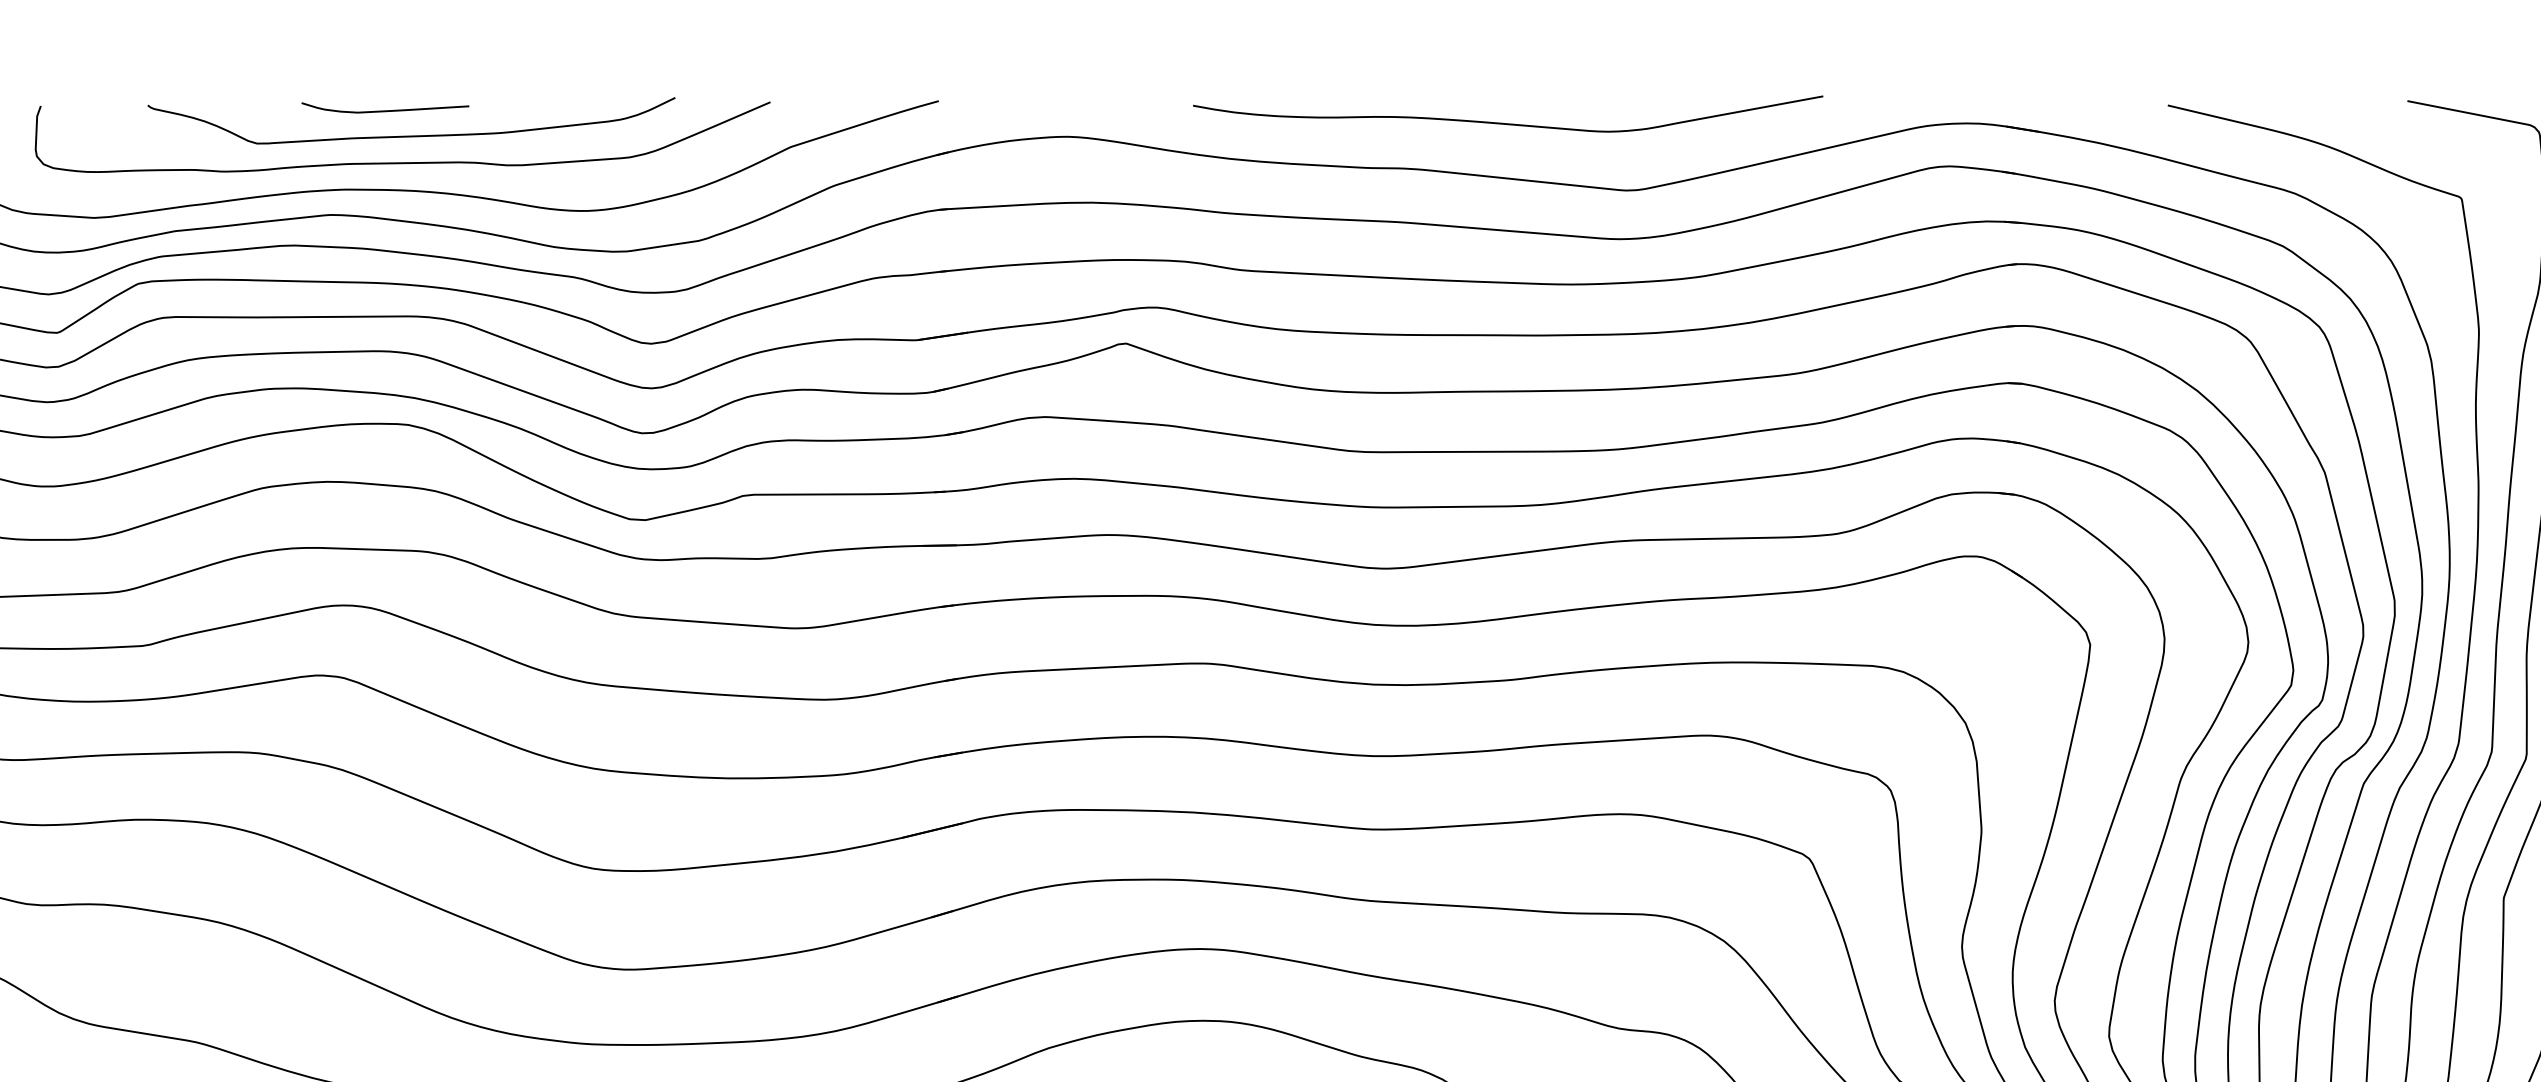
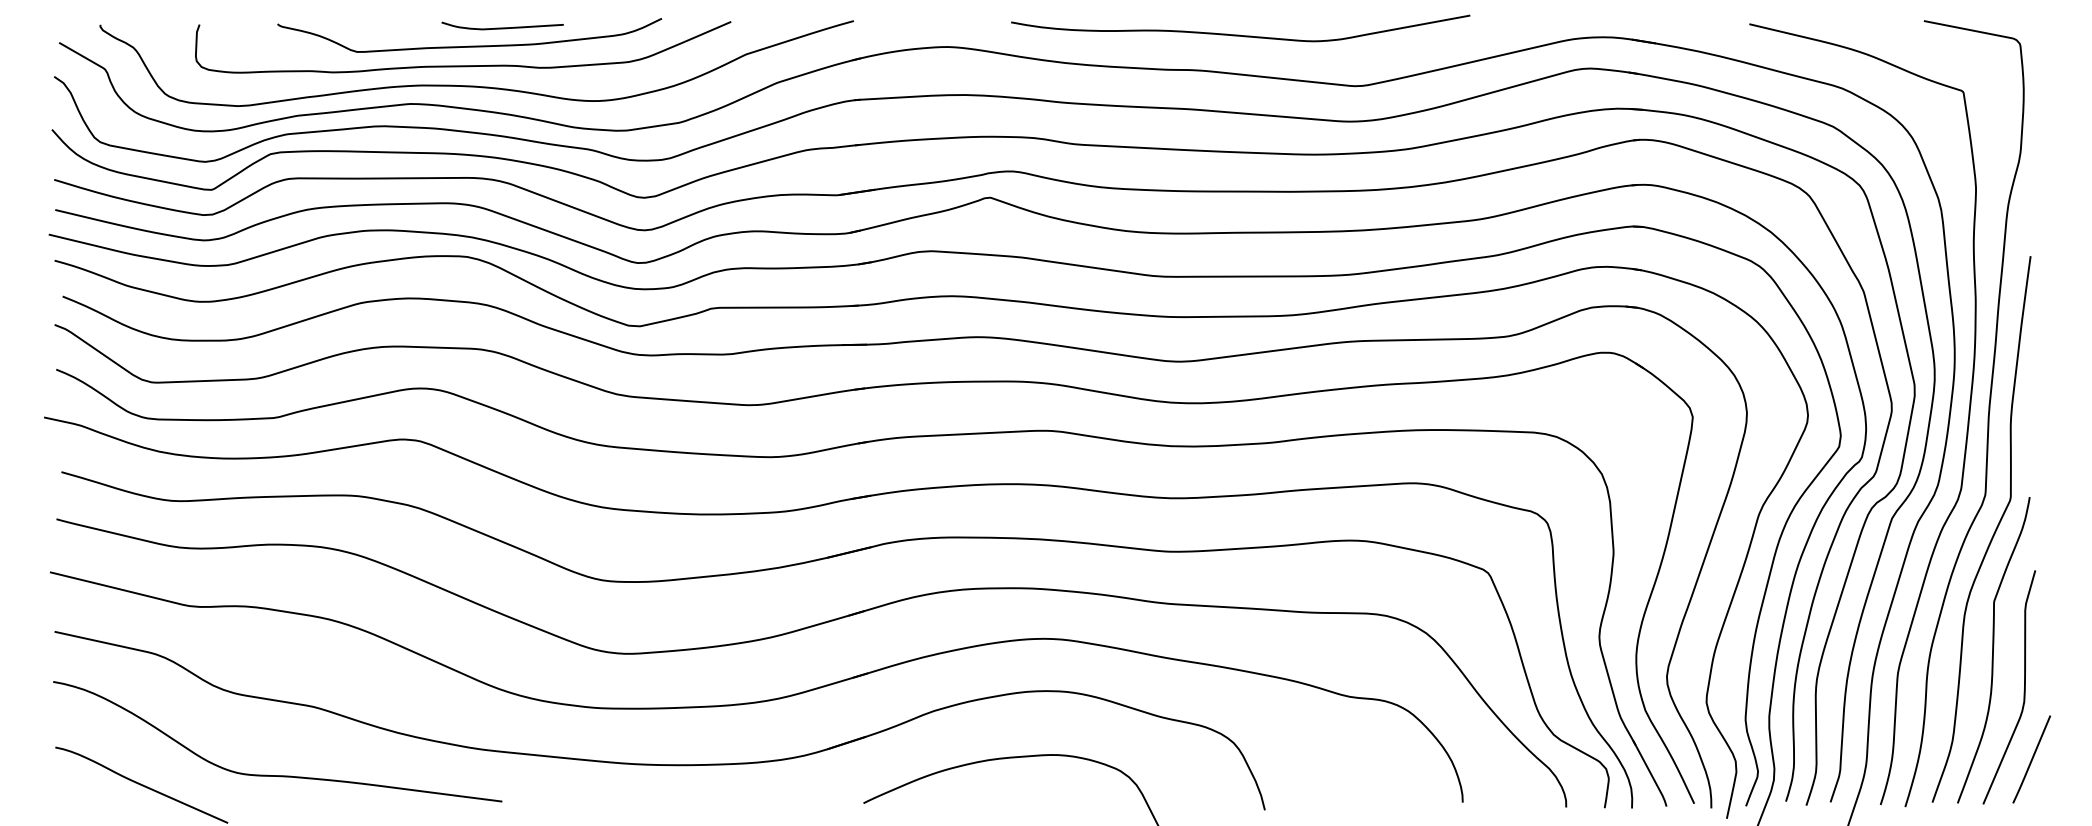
curve: (385, 109) -> (502, 27), moved
curve: (1506, 122) -> (1239, 34), moved

